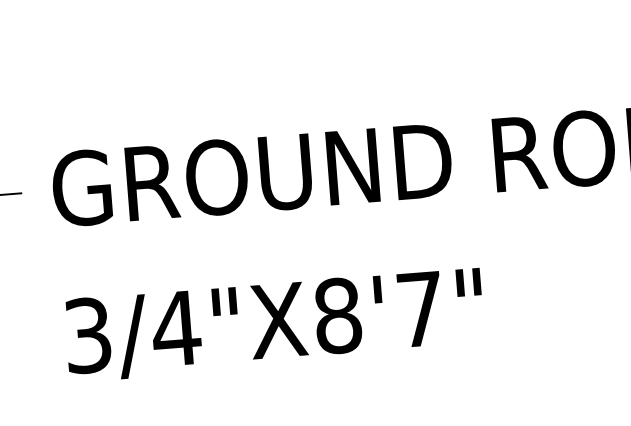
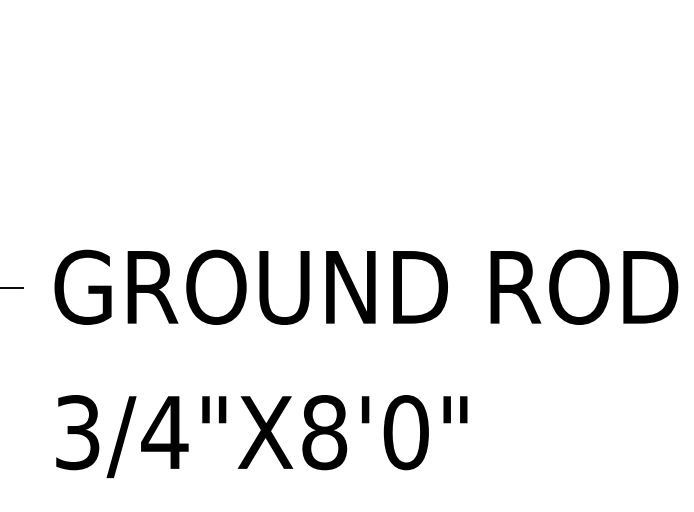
text: (419, 309) -> (405, 432), 3/4"X8'7" -> 3/4"X8'0"

